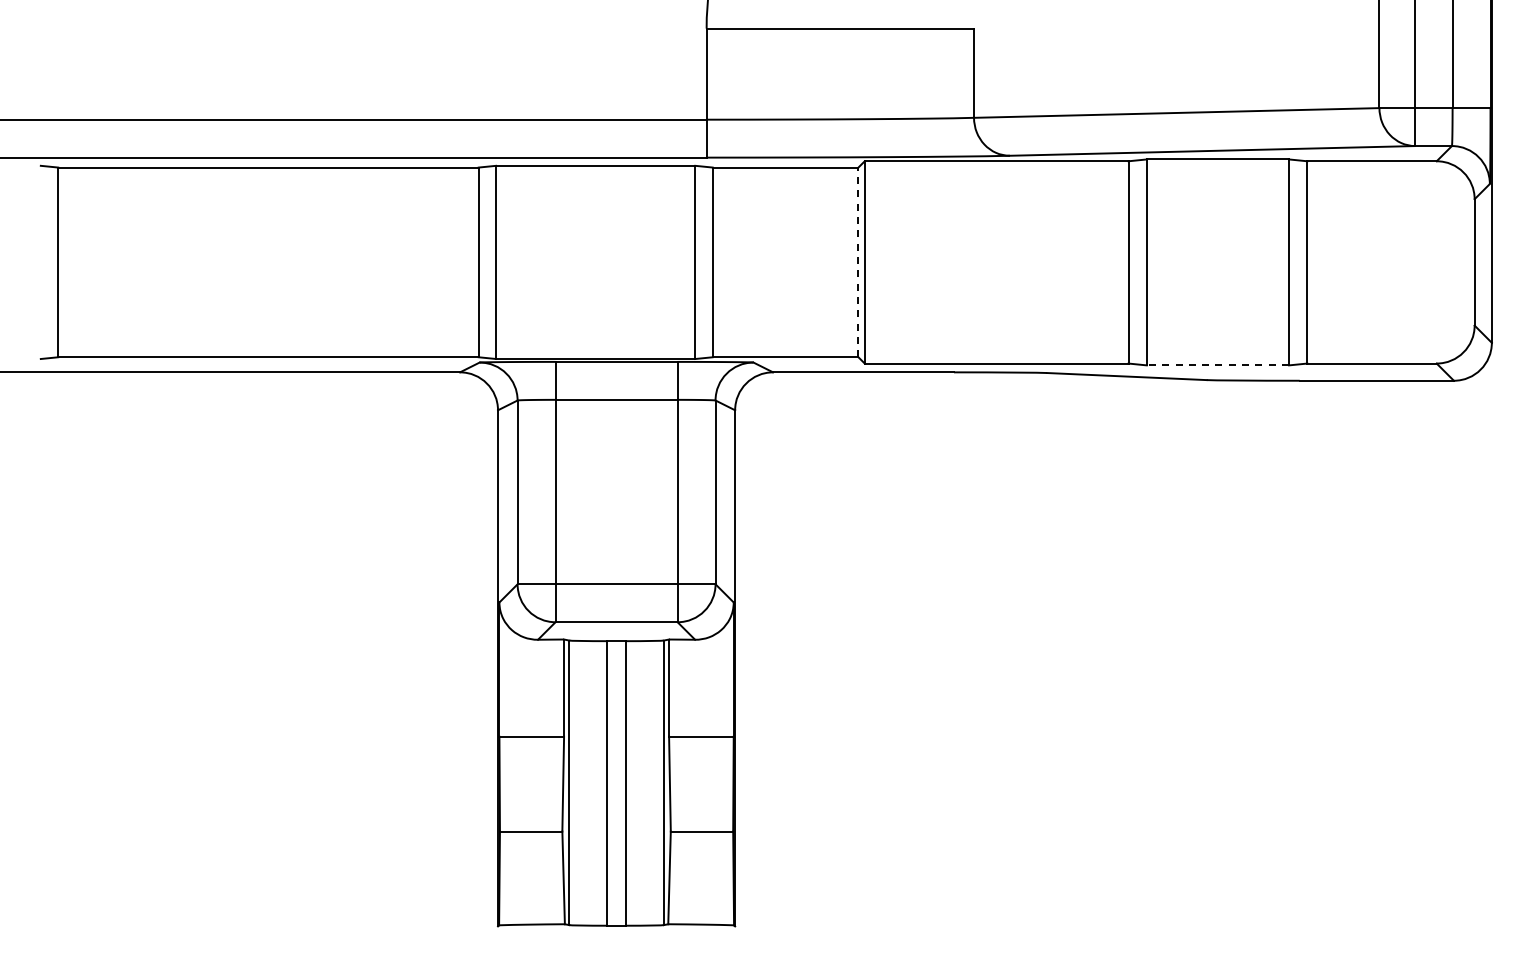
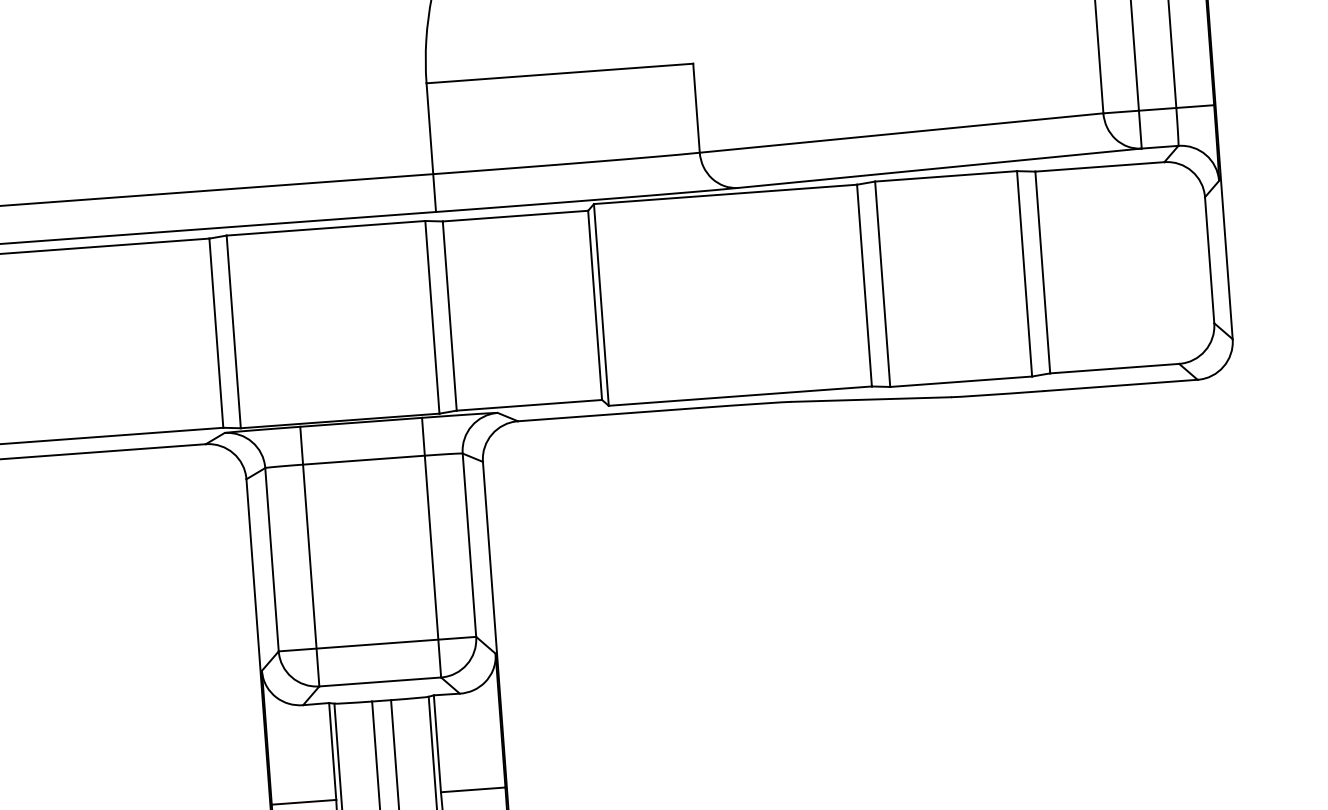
line: (858, 262) -> (595, 305), dashed -> solid
line: (1217, 365) -> (960, 381), dashed -> solid

